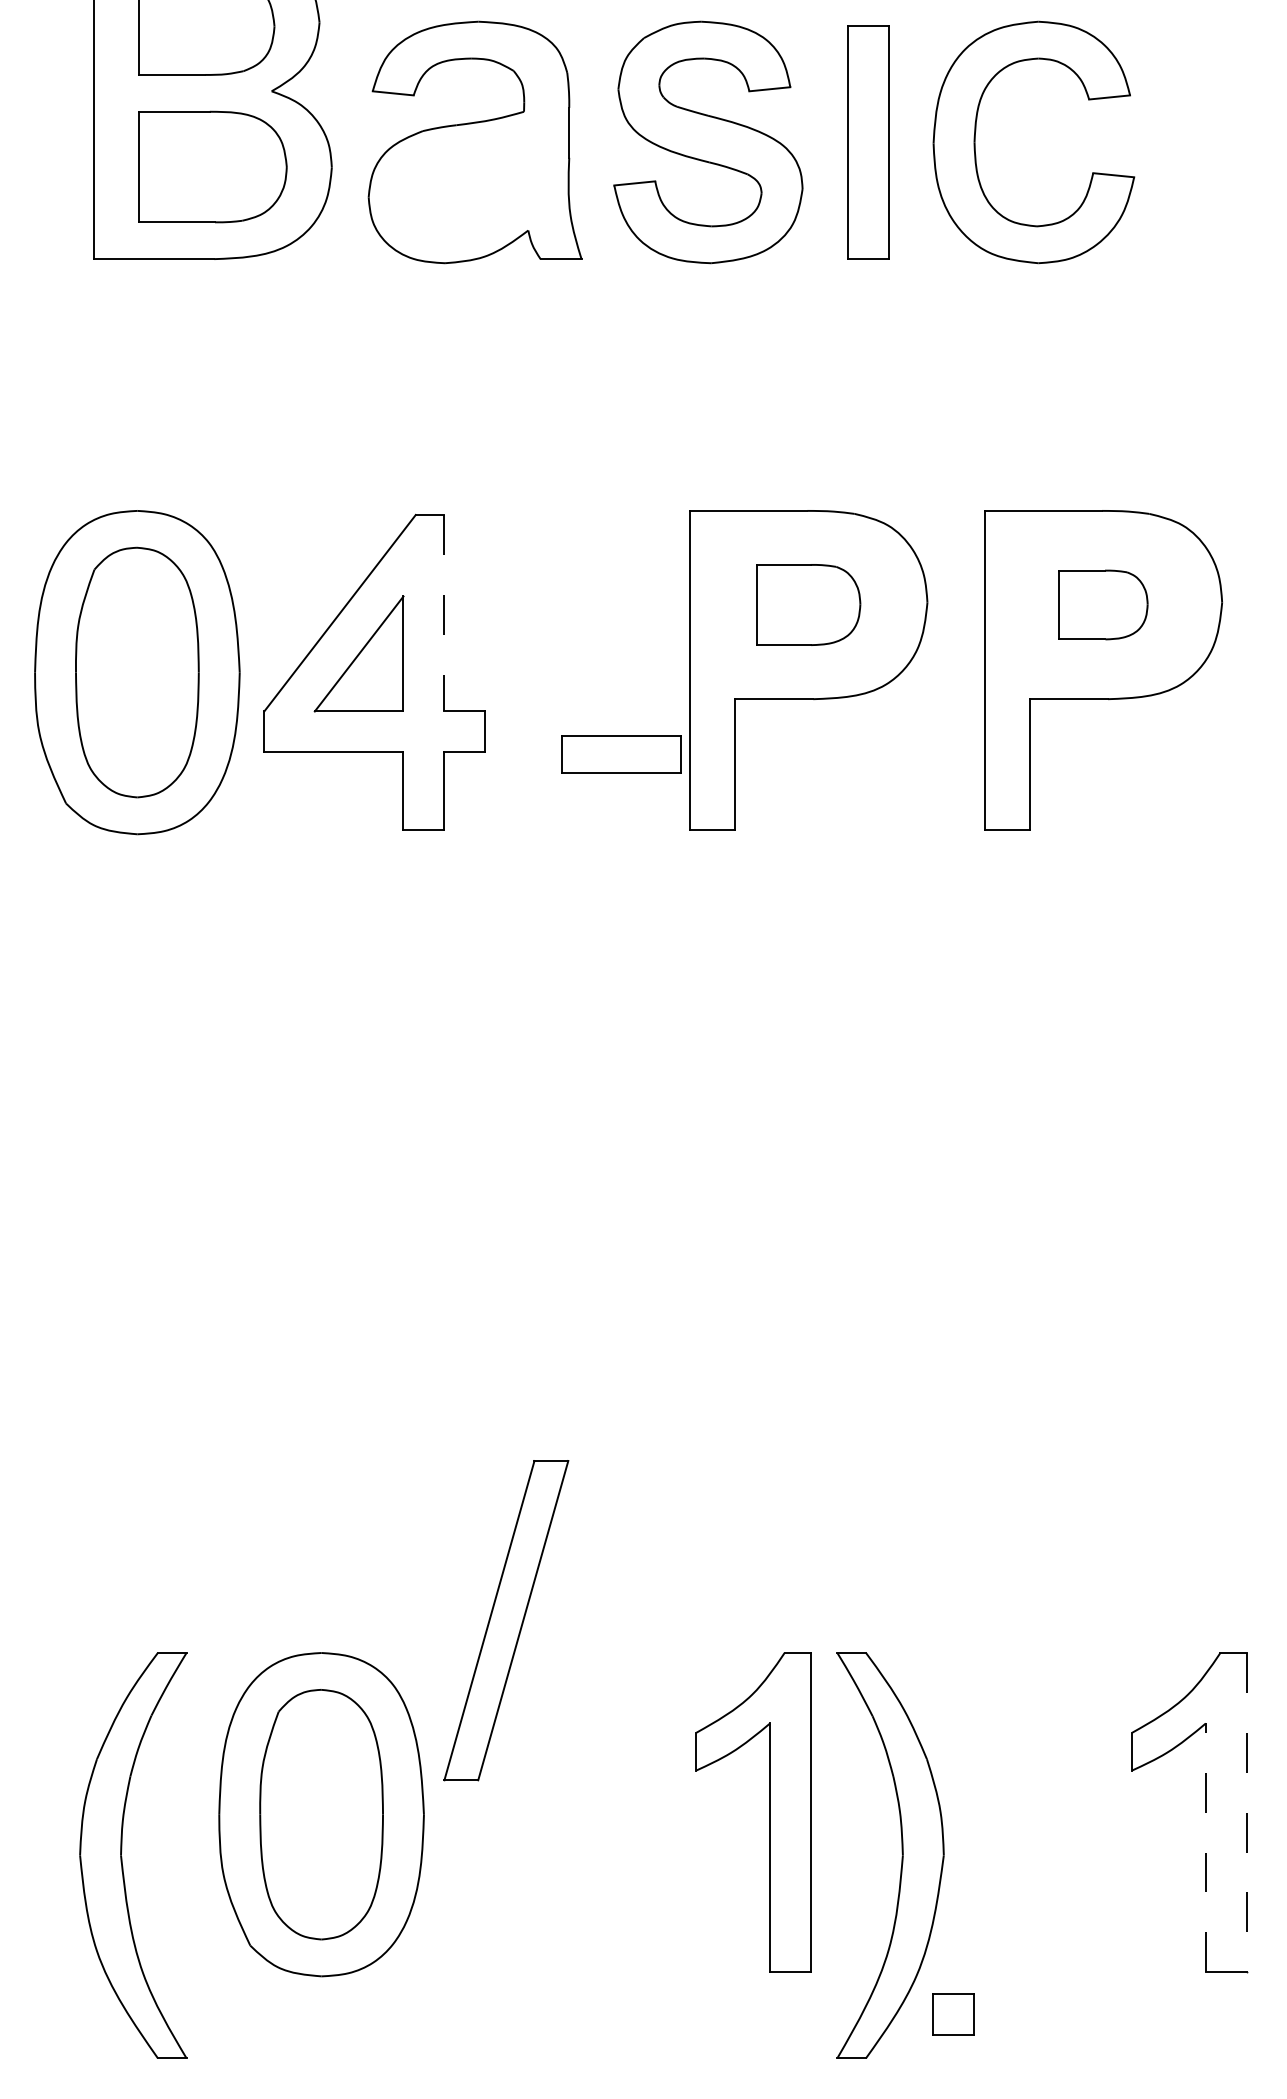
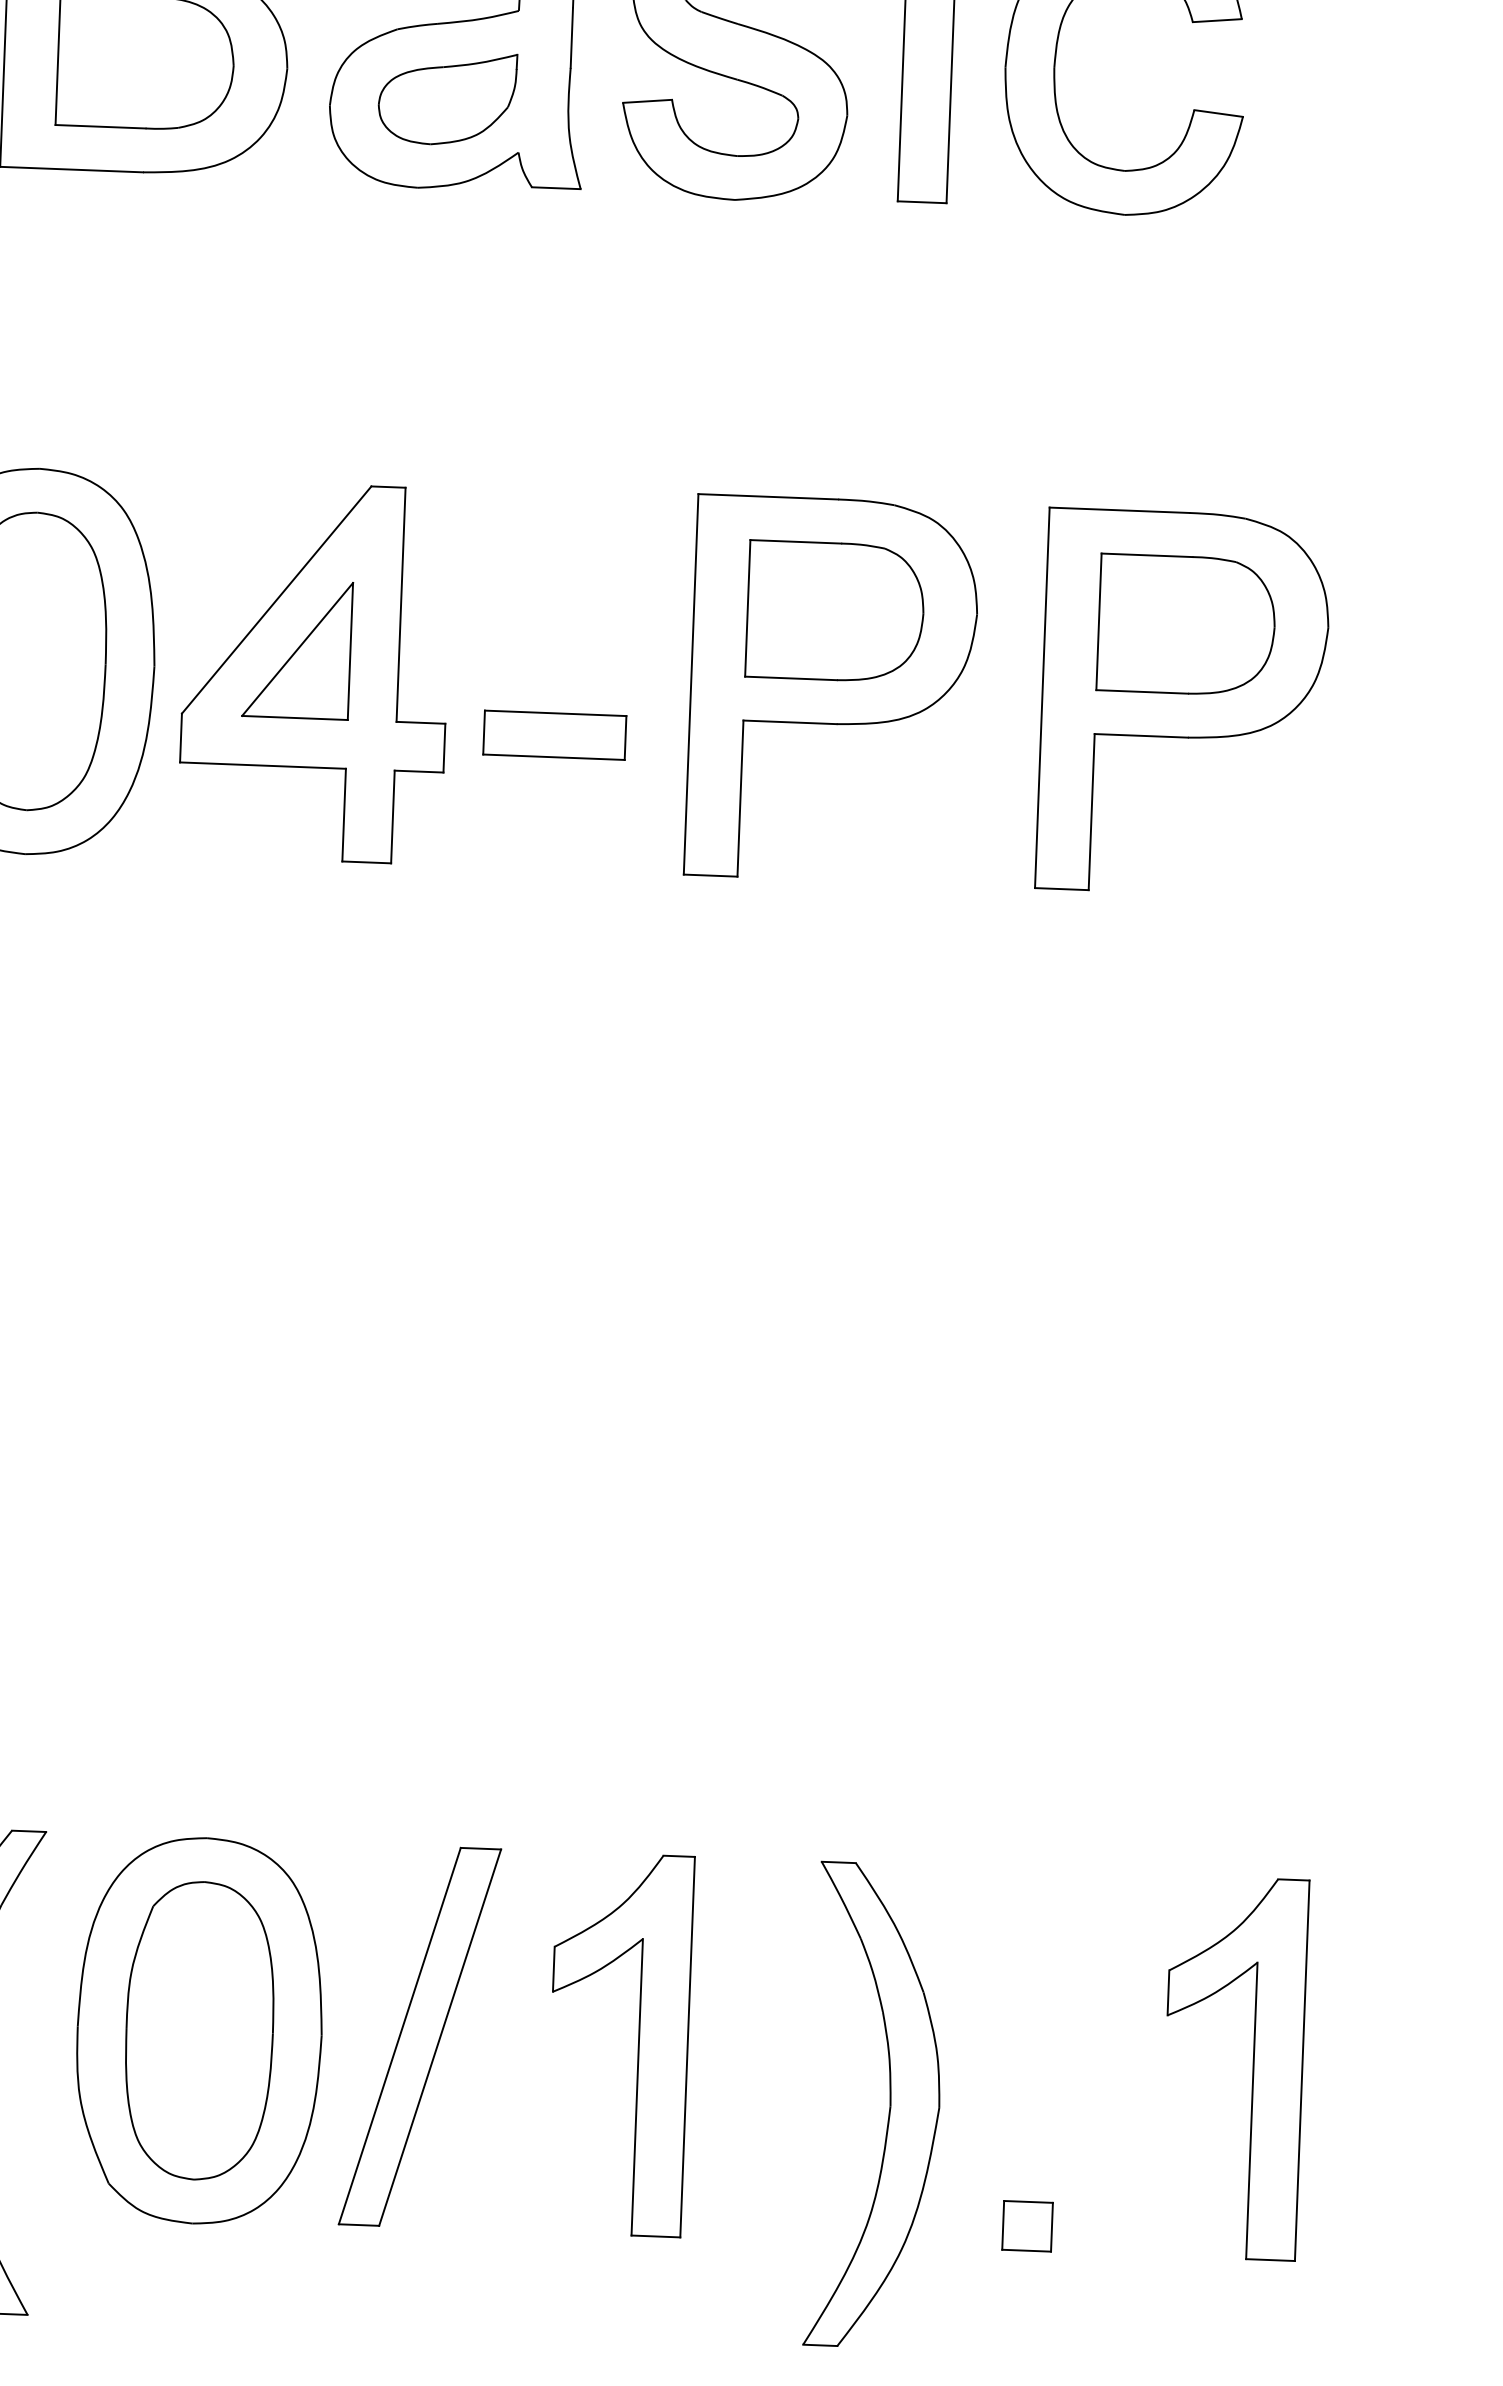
part: (466, 187) -> (446, 98), added
part: (808, 604) -> (835, 611), size x1.43
part: (1103, 604) -> (1186, 624), size x1.67
line: (444, 613) -> (401, 605), dashed -> solid
part: (621, 754) -> (554, 735), moved
part: (506, 1620) -> (420, 2036), moved
part: (769, 1812) -> (638, 2045), moved
line: (1246, 1812) -> (1301, 2070), dashed -> solid
line: (1205, 1847) -> (1251, 2110), dashed -> solid
part: (953, 2014) -> (1027, 2225), moved

